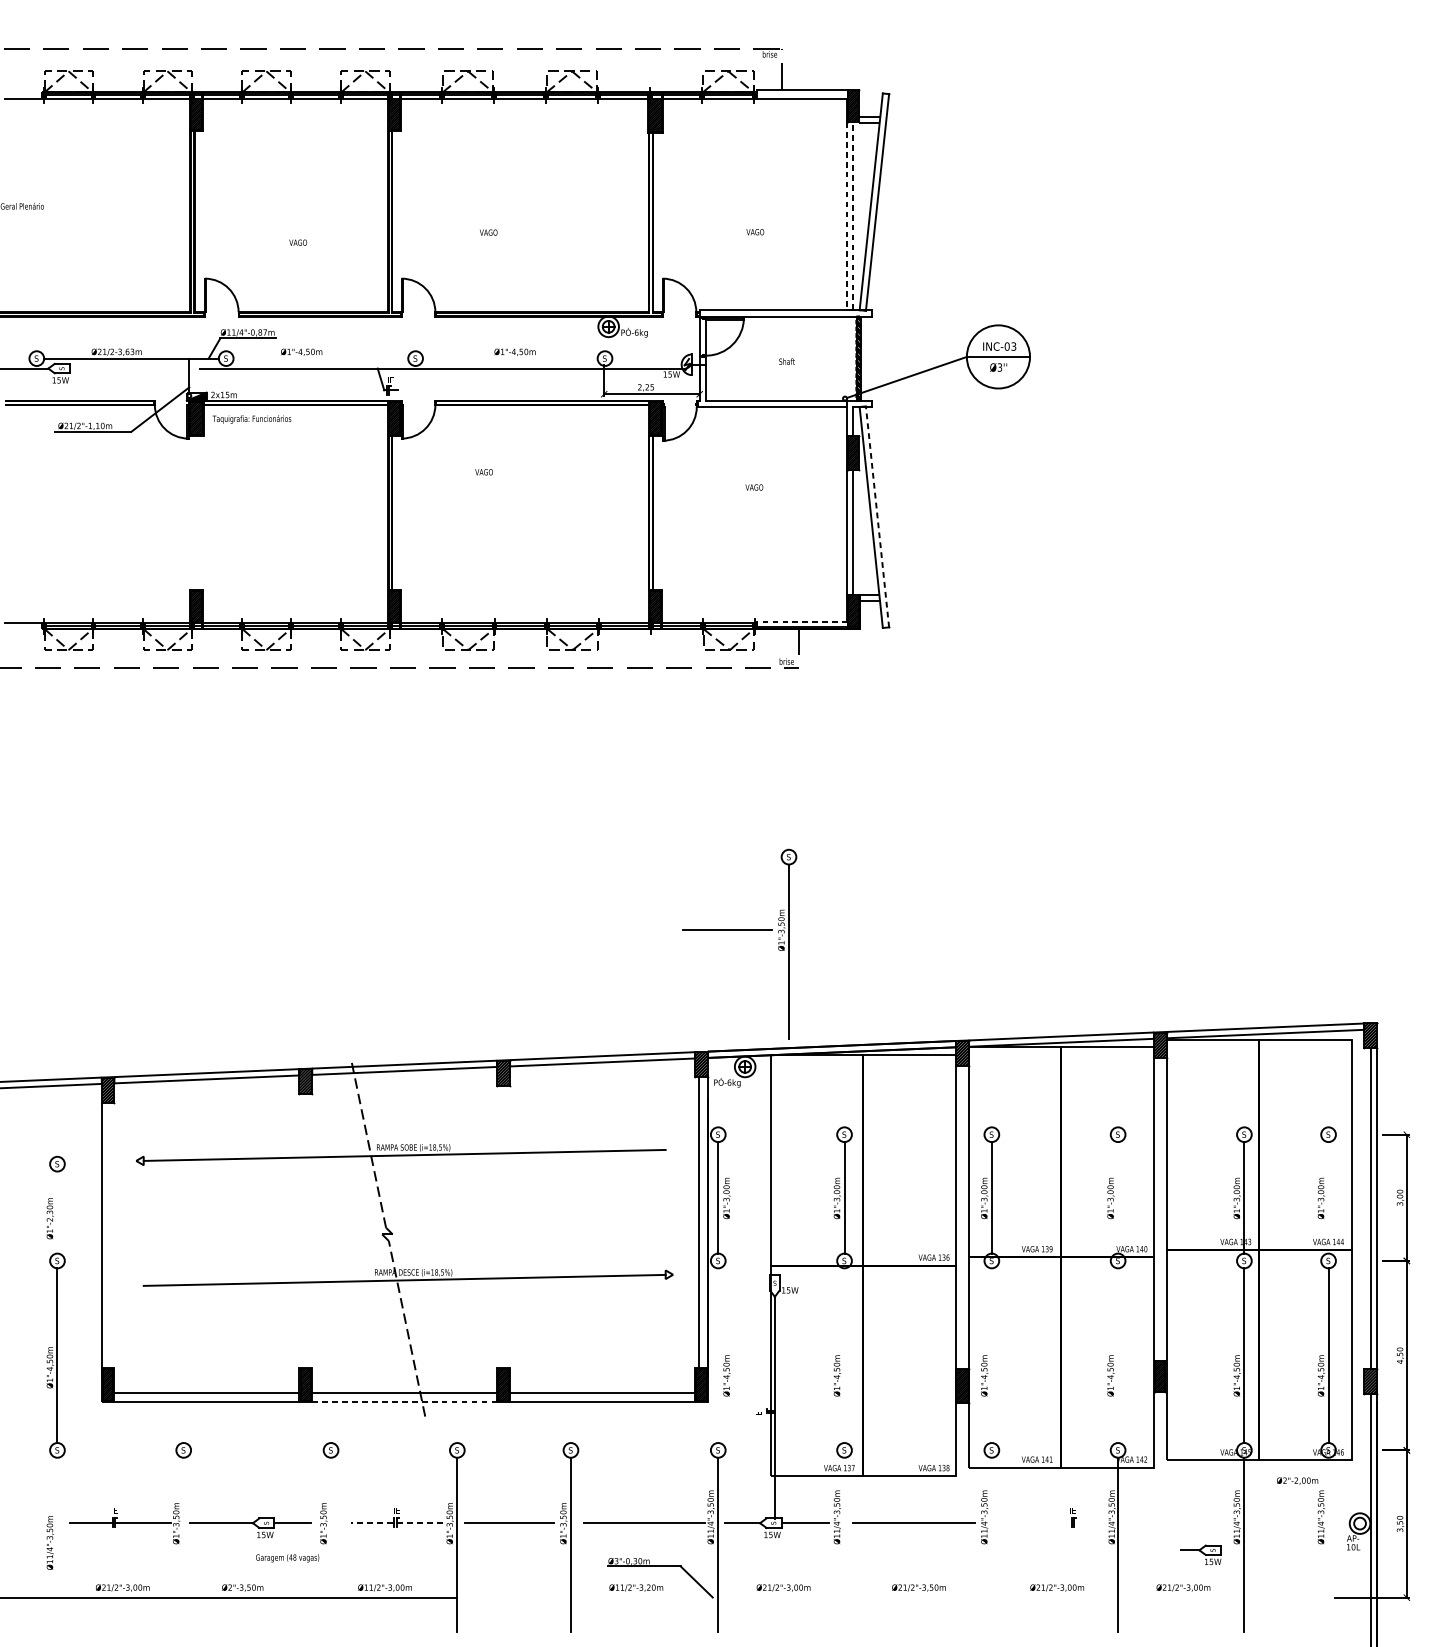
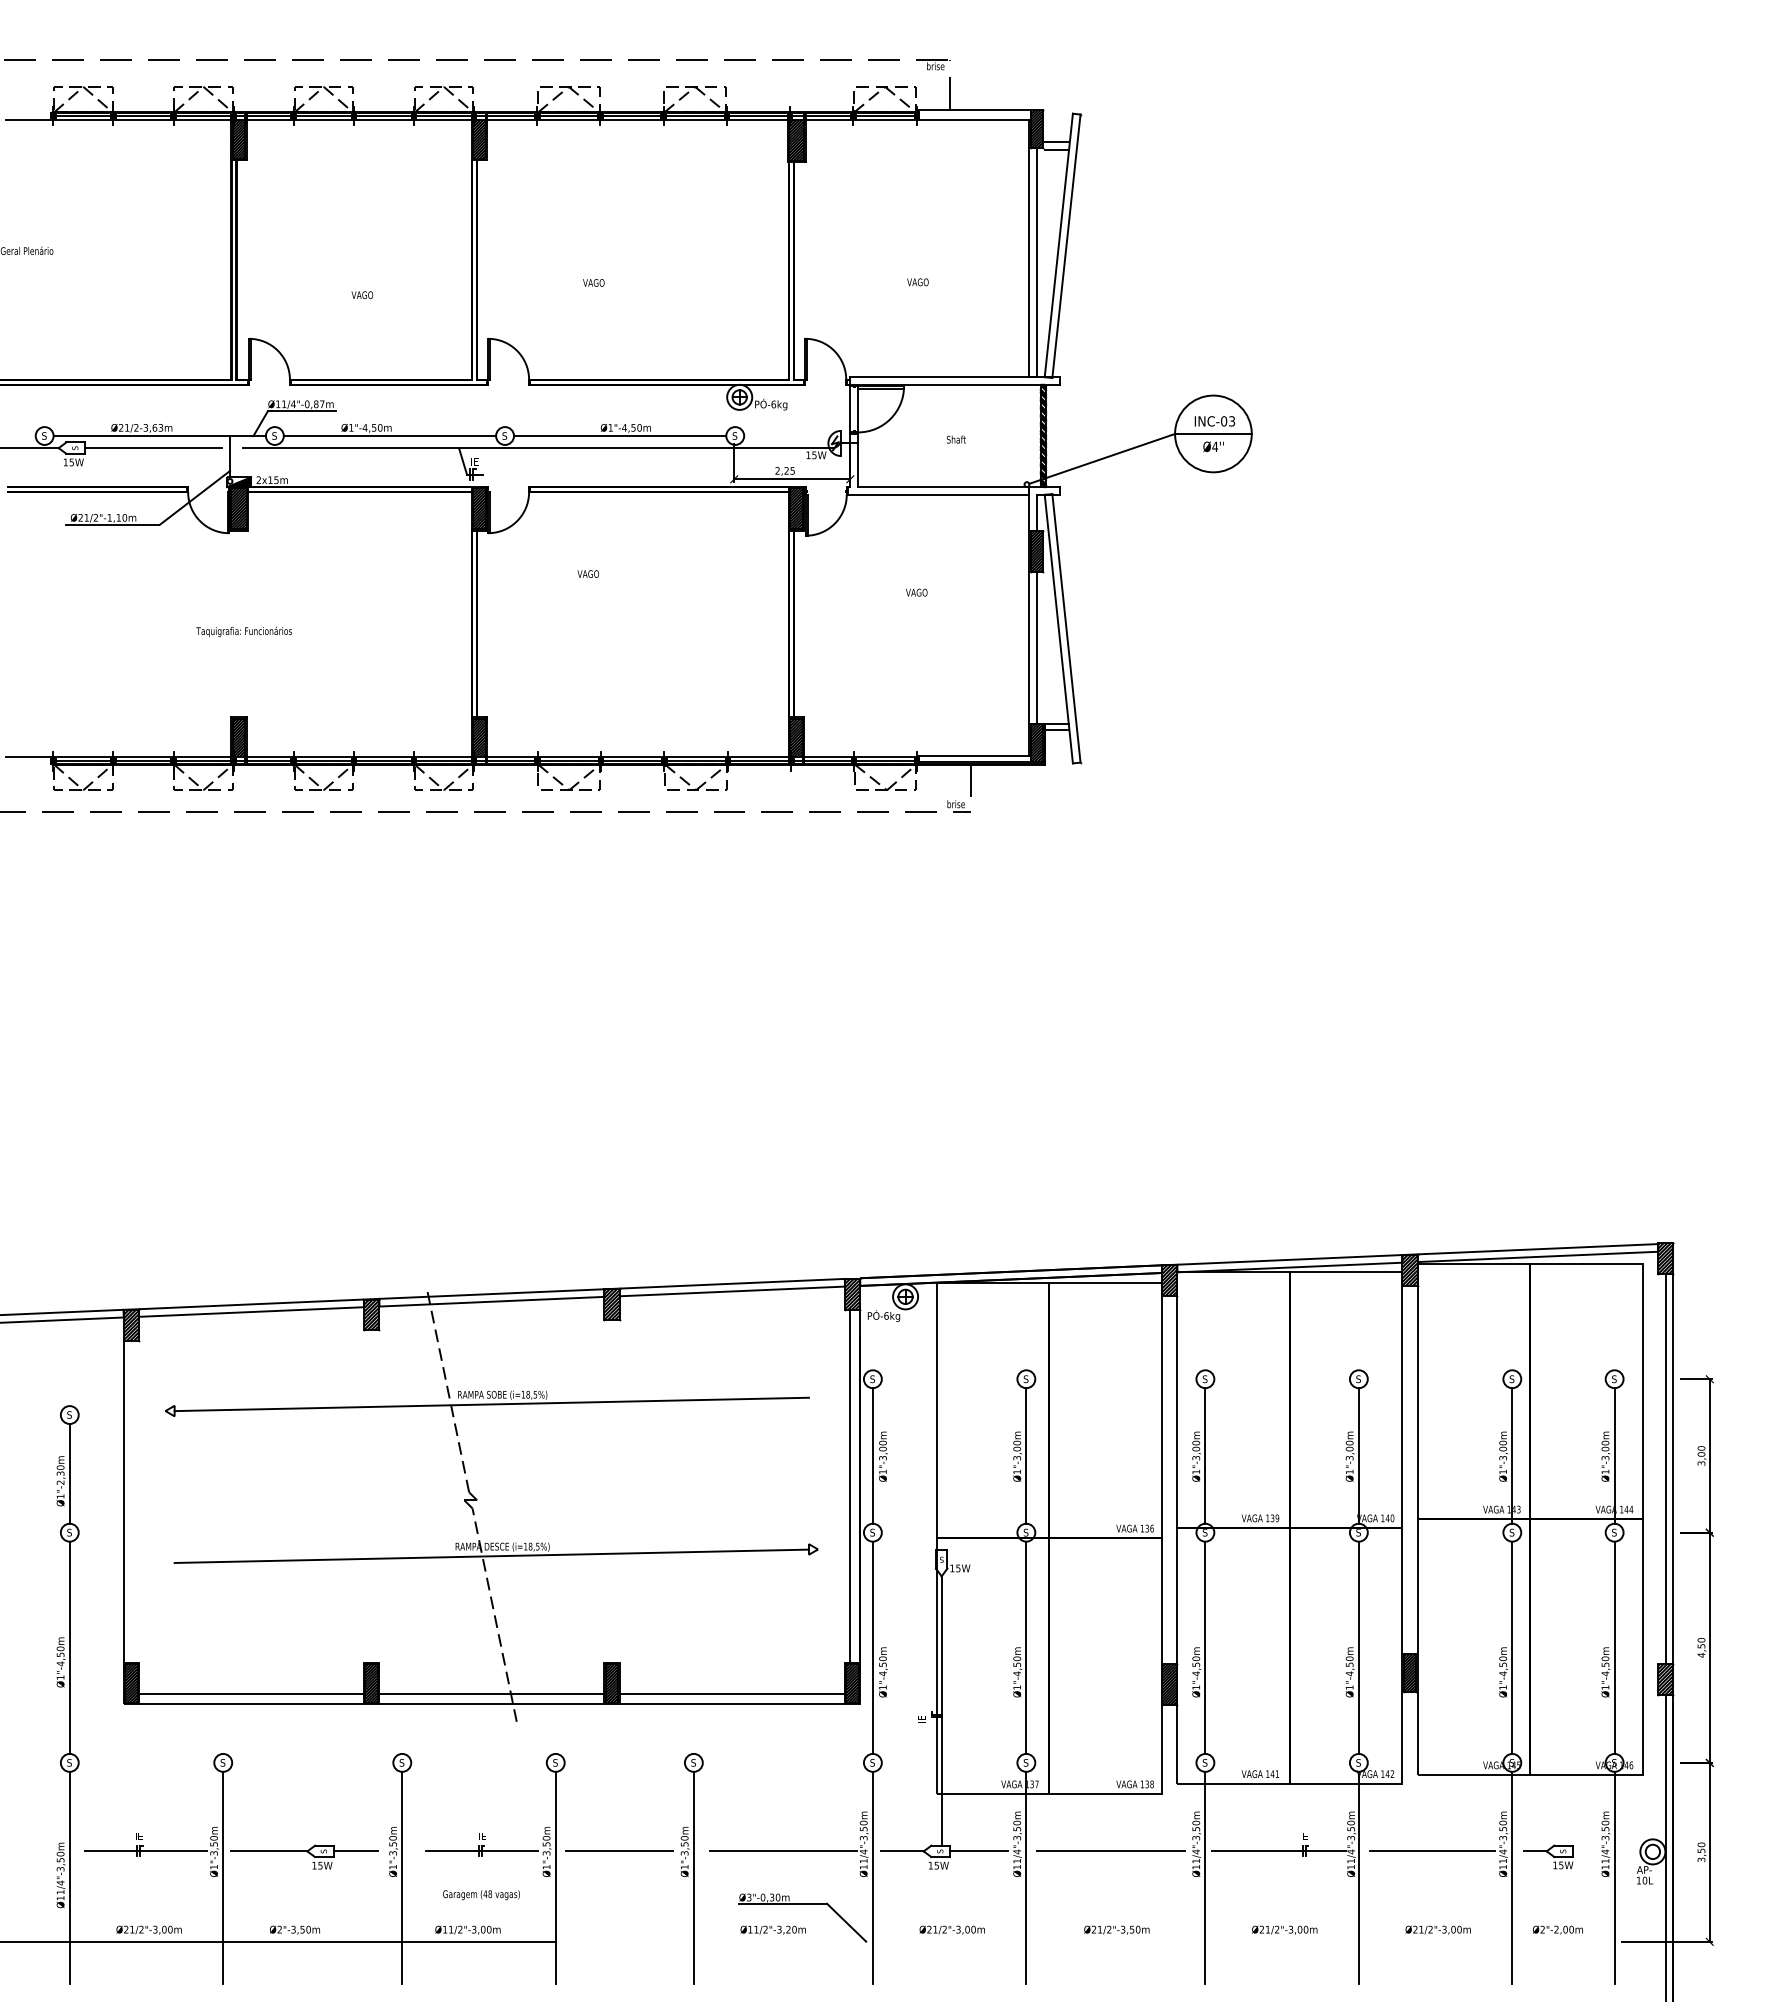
line: (853, 215) -> (1037, 262), dashed -> solid
line: (847, 216) -> (1029, 263), dashed -> solid
line: (320, 359) -> (389, 436), added
line: (510, 359) -> (620, 436), added
text: (1000, 367) -> (1215, 446), Ø3'' -> Ø4''
line: (126, 368) -> (153, 448), added
text: (251, 419) -> (243, 631), moved
line: (877, 516) -> (1066, 627), dashed -> solid
line: (802, 621) -> (975, 755), dashed -> solid
part: (740, 930) -> (899, 1130), removed
line: (1117, 1197) -> (1358, 1455), added
line: (1328, 1197) -> (1614, 1455), added
line: (57, 1212) -> (69, 1473), added
line: (717, 1355) -> (872, 1647), added
line: (844, 1355) -> (1026, 1647), added
line: (991, 1355) -> (1205, 1647), added
line: (1117, 1355) -> (1358, 1647), added
line: (404, 1401) -> (491, 1703), dashed -> solid
text: (1297, 1480) -> (1557, 1929), moved
line: (397, 1523) -> (482, 1851), dashed -> solid
line: (1052, 1523) -> (1278, 1851), added
line: (1178, 1523) -> (1432, 1851), added
line: (57, 1544) -> (69, 1877), added
line: (183, 1544) -> (223, 1877), added
line: (331, 1544) -> (402, 1877), added
line: (844, 1544) -> (1026, 1877), added
line: (991, 1544) -> (1205, 1877), added
line: (1328, 1544) -> (1614, 1877), added
part: (1200, 1554) -> (1548, 1856), moved
text: (287, 1558) -> (481, 1895), moved

